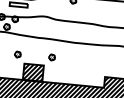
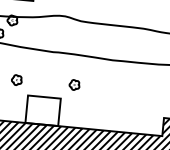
hatch: (33, 72) -> (43, 110), removed

